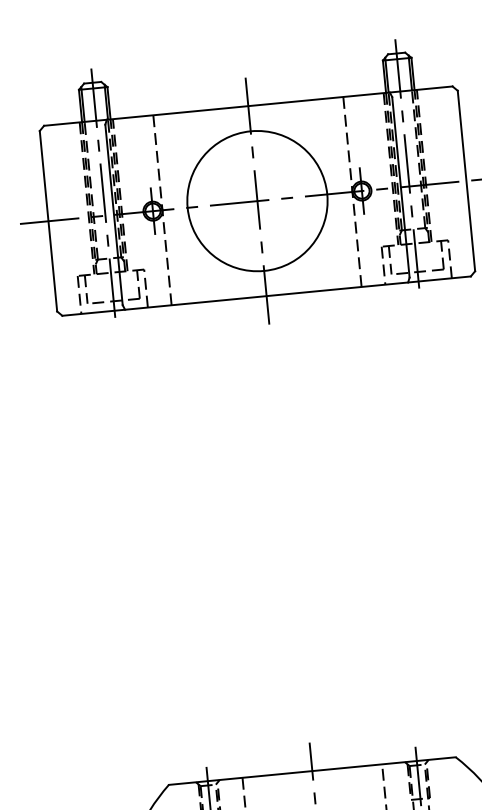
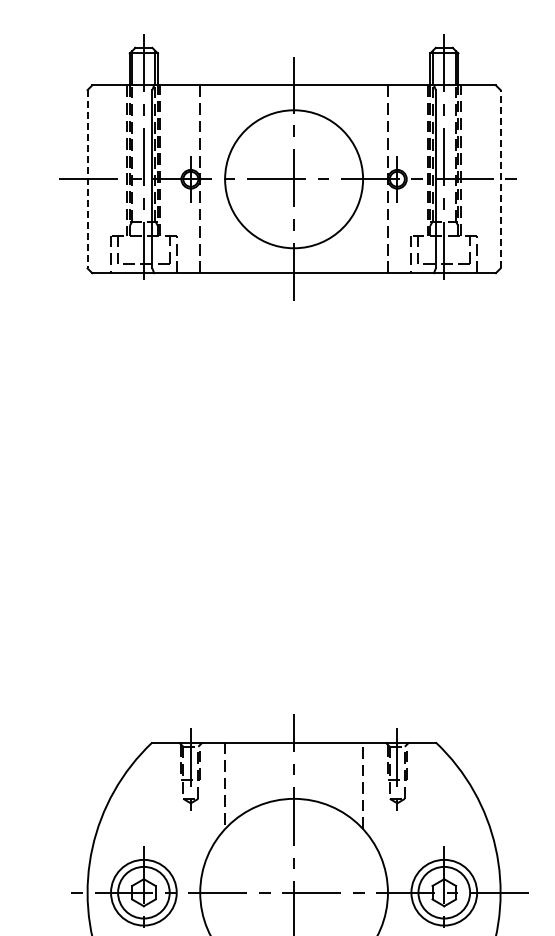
line: (466, 180) -> (500, 178), solid -> dashed
line: (48, 221) -> (87, 179), solid -> dashed

